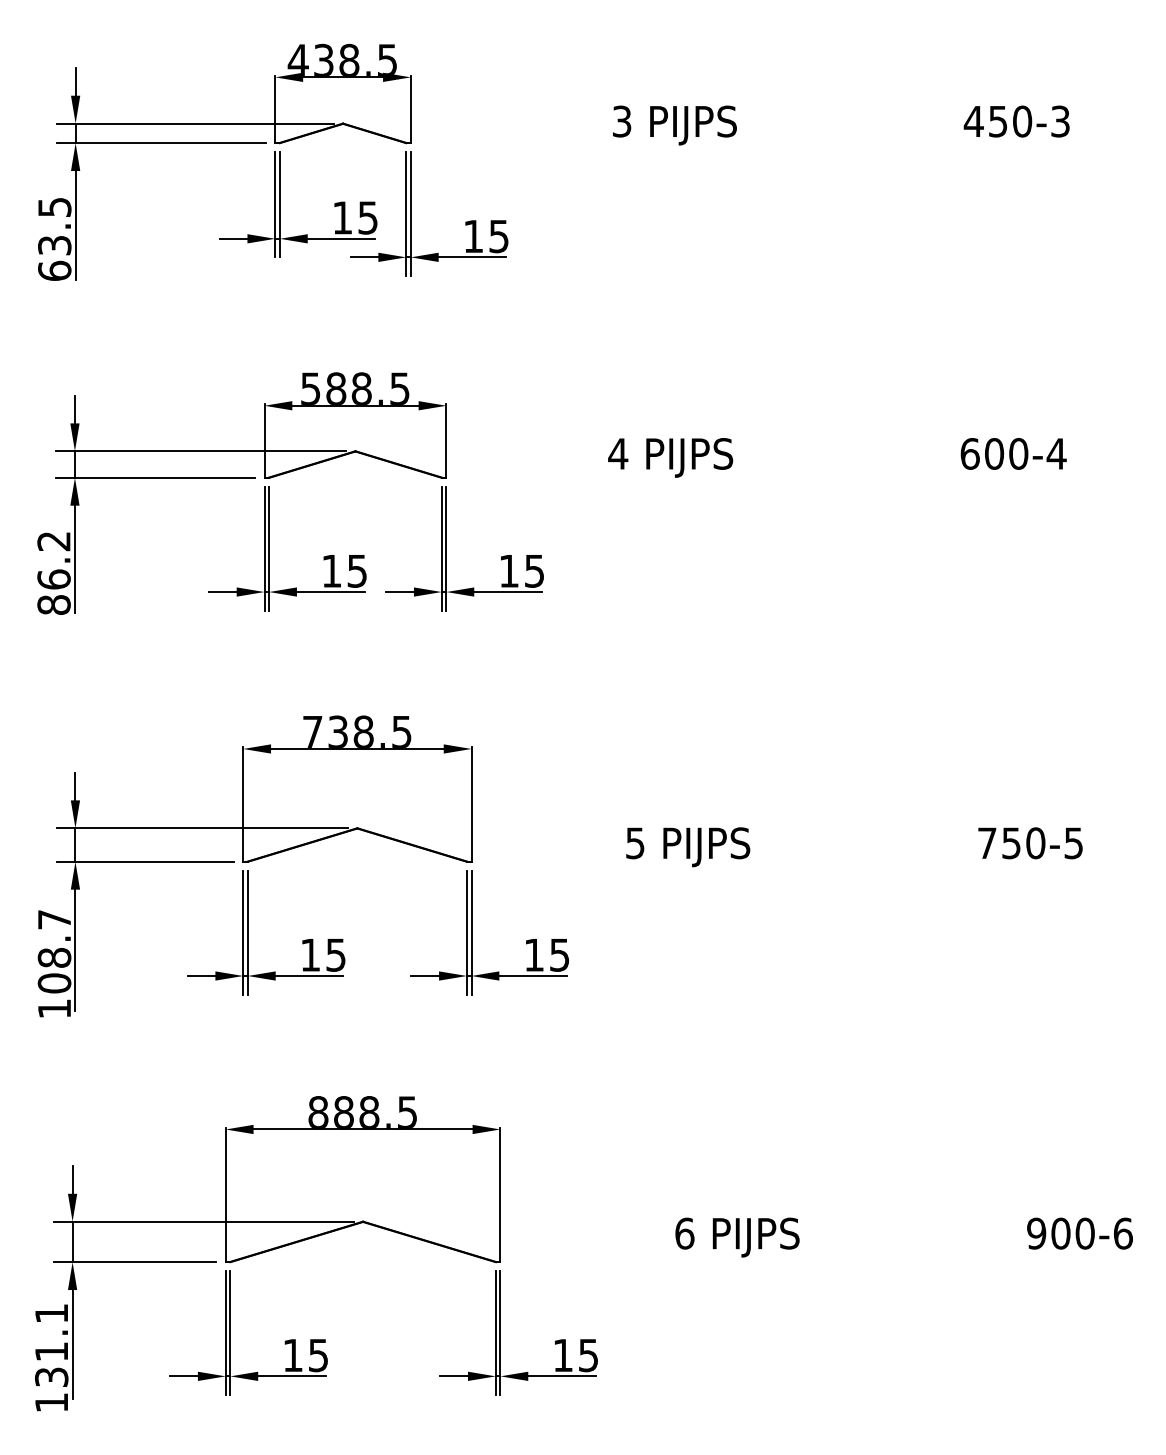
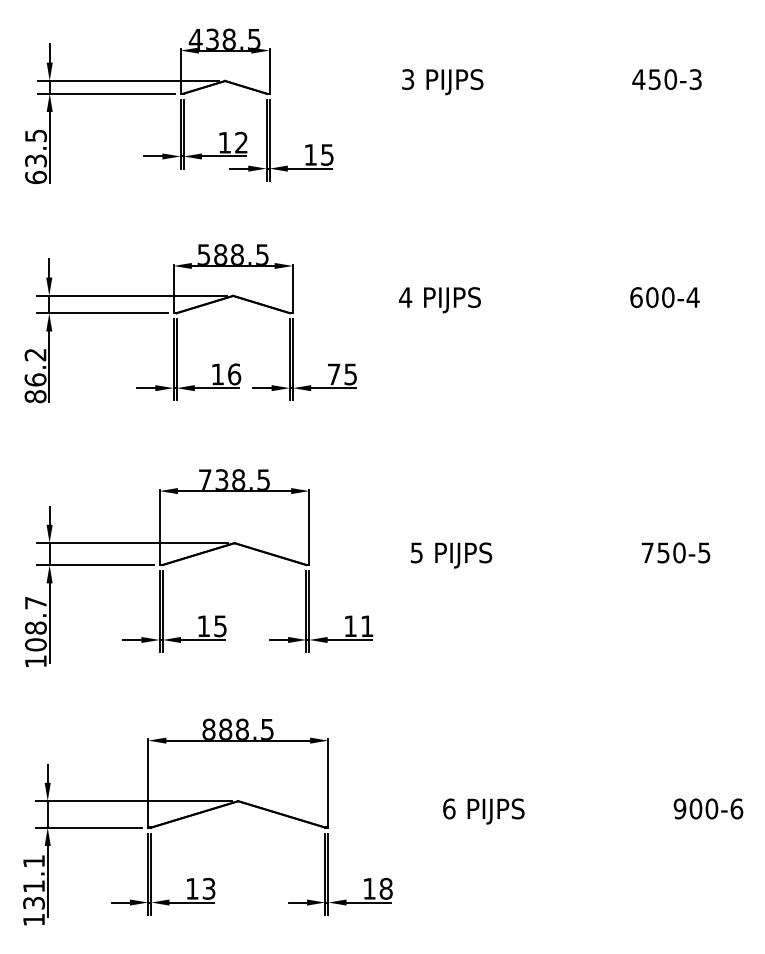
text: (368, 217) -> (241, 142), 15 -> 12
text: (357, 571) -> (234, 374), 15 -> 16
text: (509, 571) -> (334, 374), 15 -> 75
text: (560, 955) -> (367, 626), 15 -> 11
text: (319, 1354) -> (209, 888), 15 -> 13
text: (587, 1354) -> (385, 888), 15 -> 18

